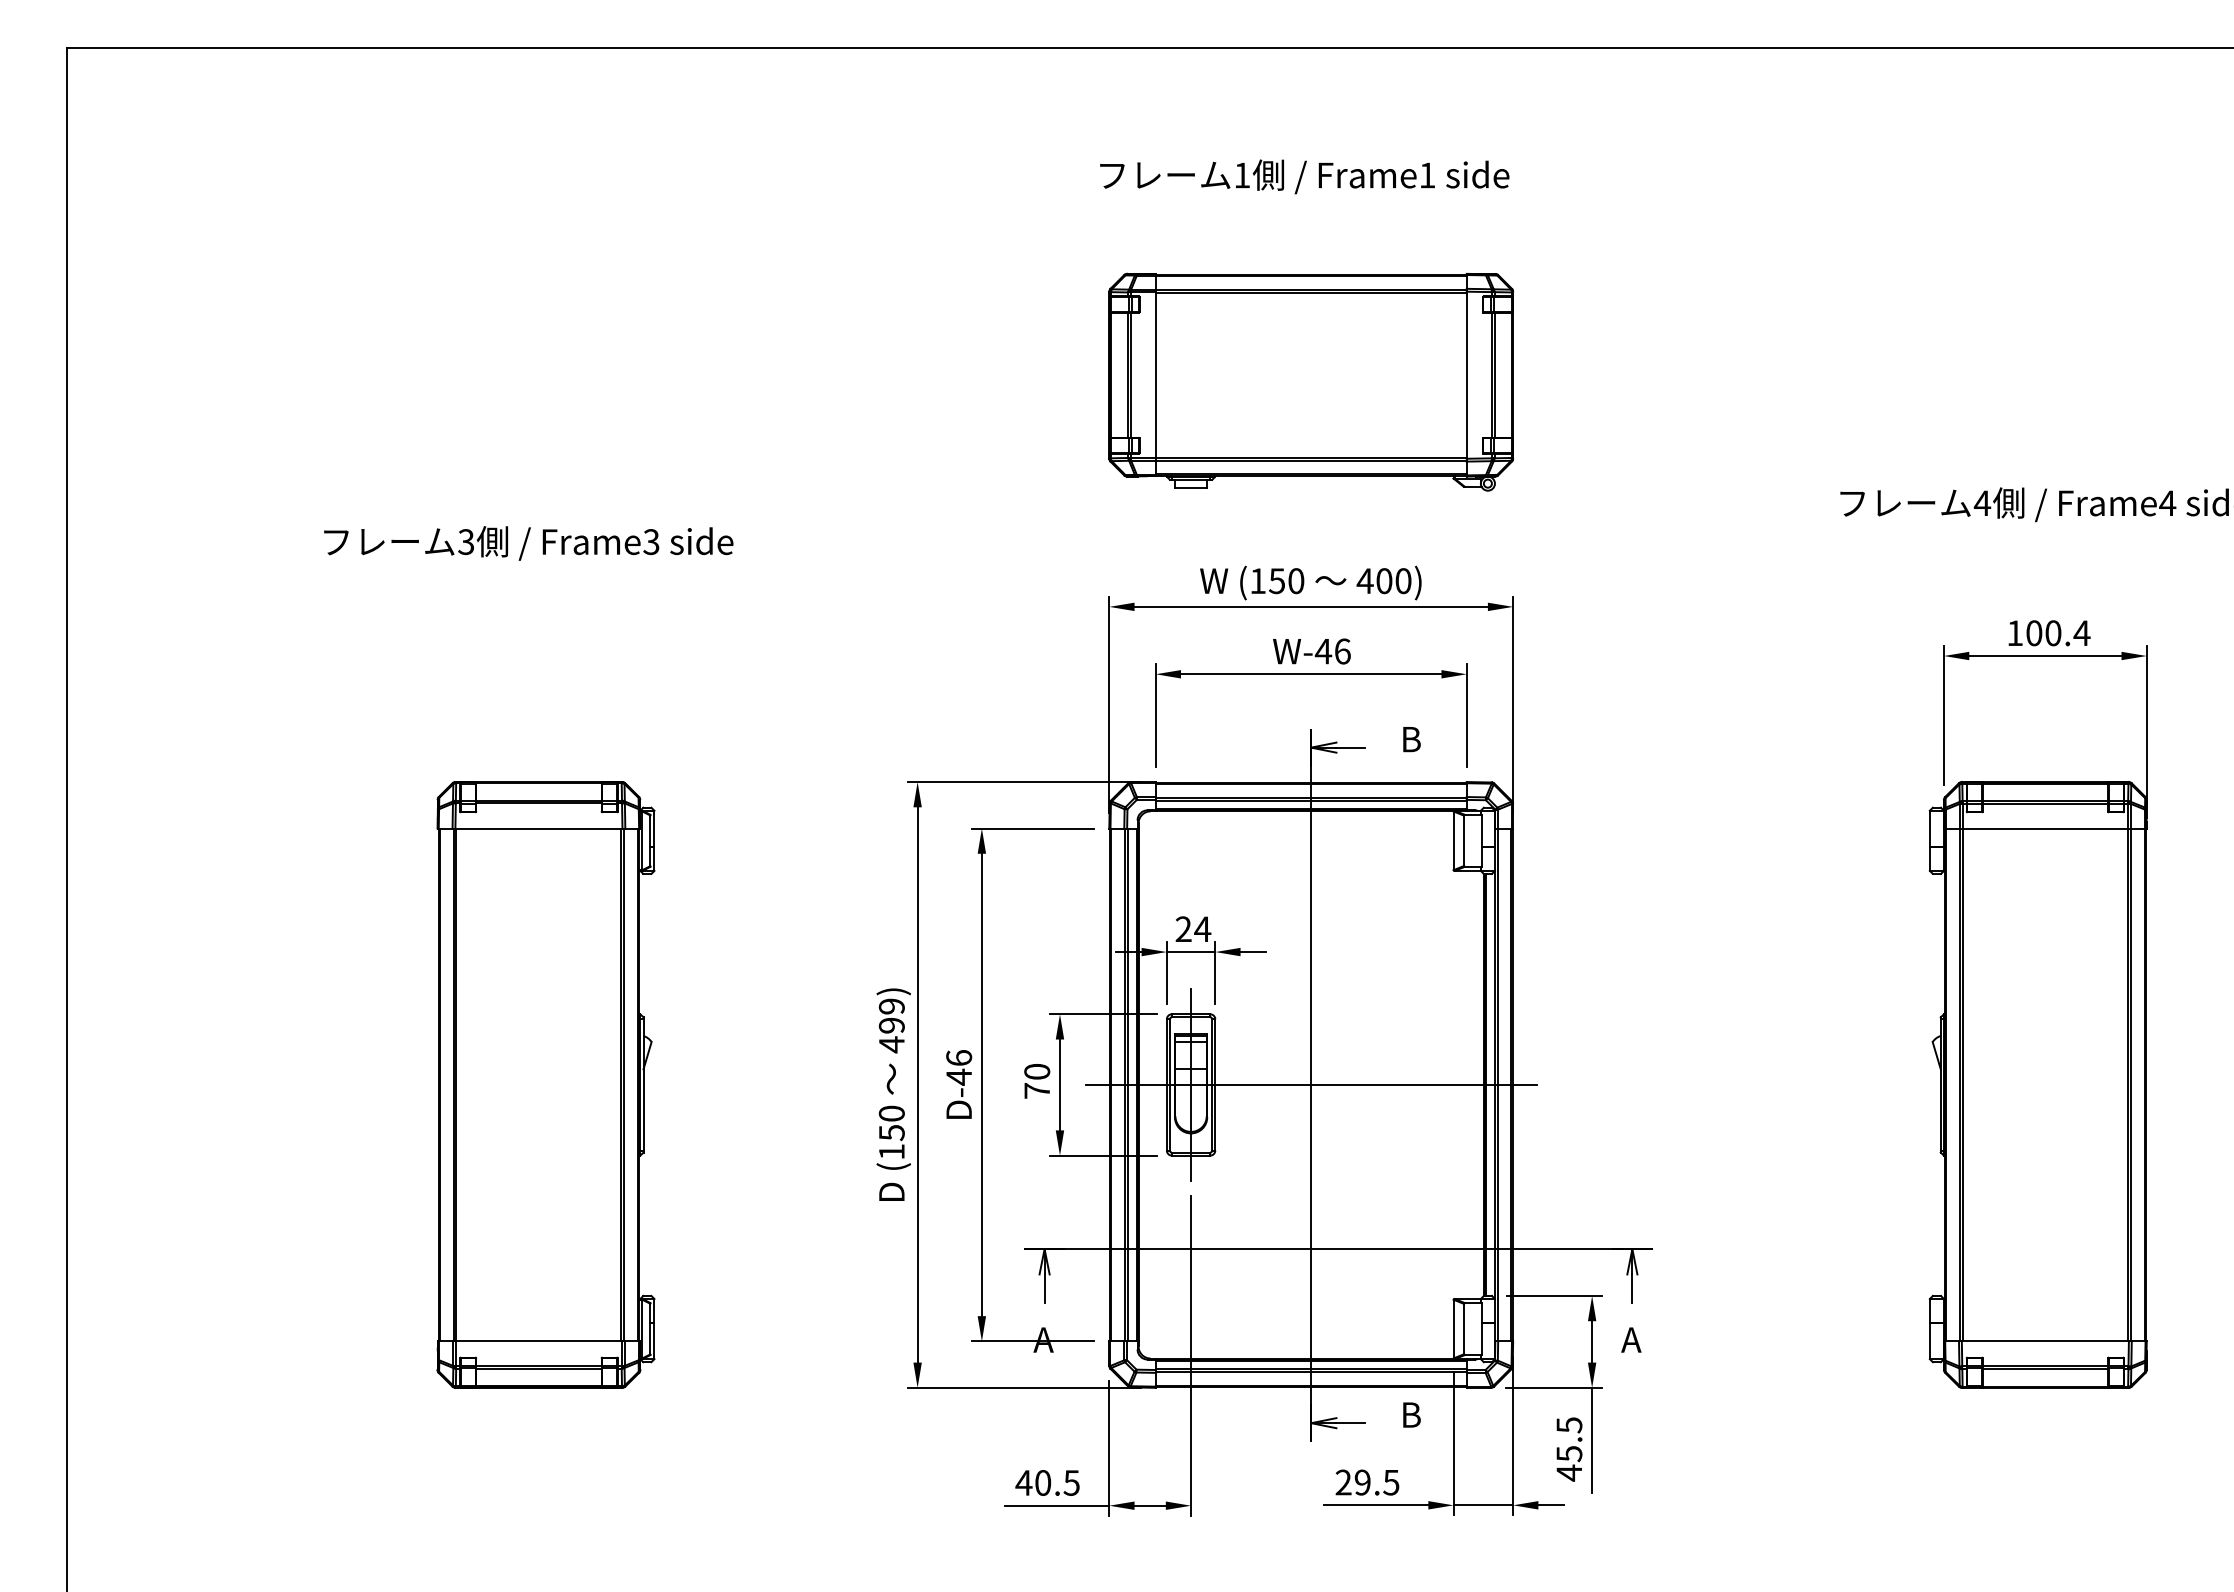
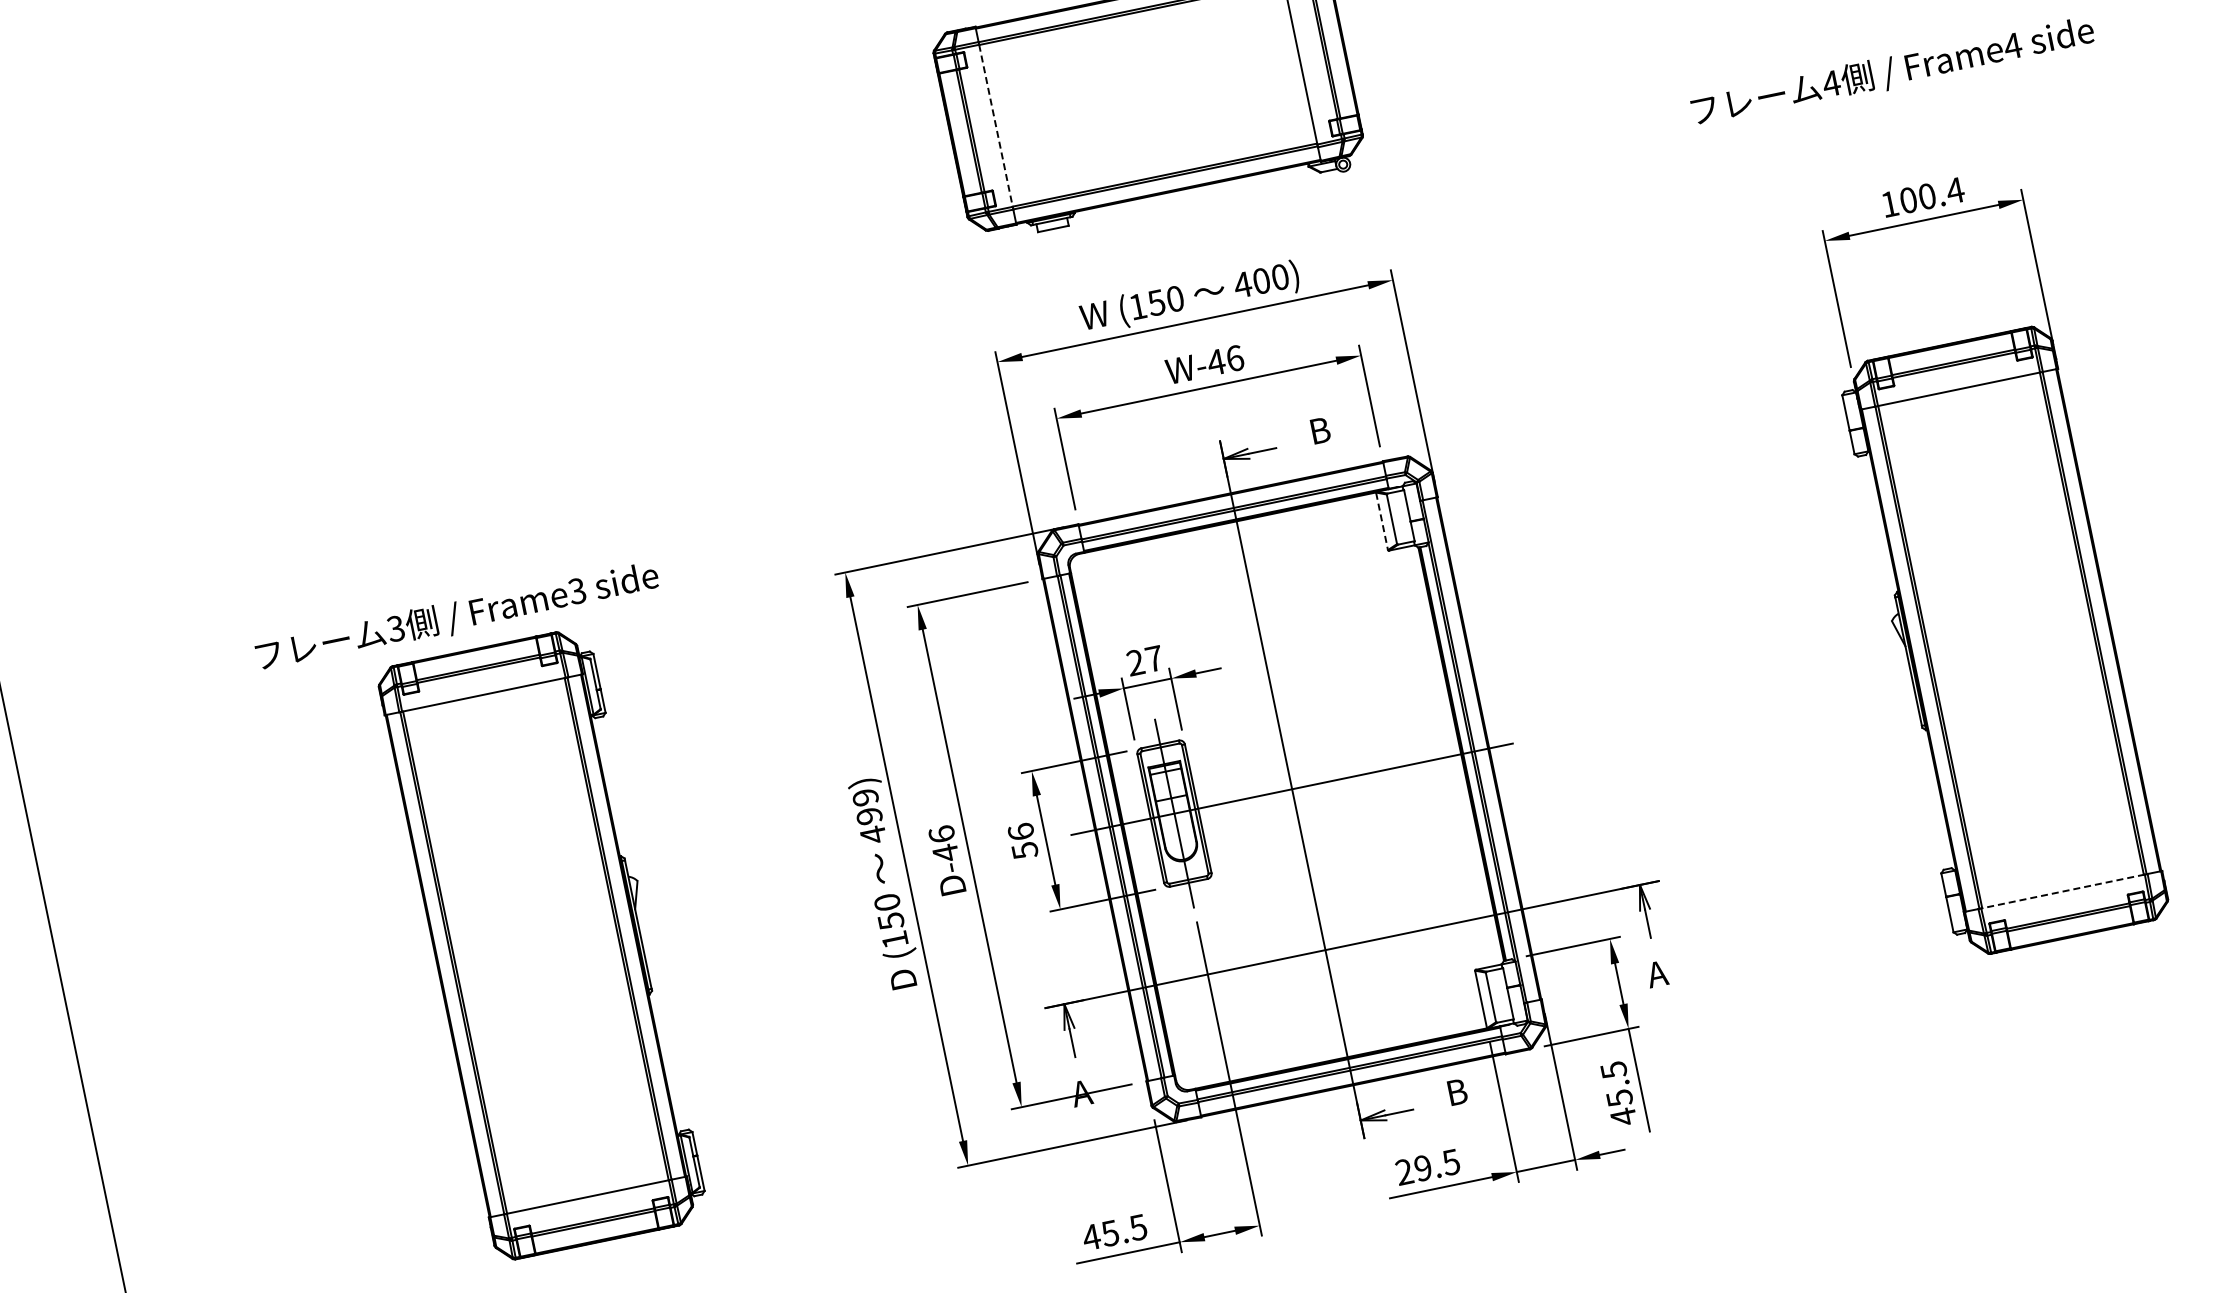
line: (1155, 375) -> (995, 126), solid -> dashed
text: (528, 543) -> (457, 617), moved
line: (1453, 841) -> (1382, 522), solid -> dashed
text: (1202, 928) -> (1153, 658), 24 -> 27
text: (1037, 1081) -> (1023, 841), 70 -> 56
line: (2045, 1341) -> (2063, 891), solid -> dashed
text: (1042, 1482) -> (1109, 1233), 40.5 -> 45.5

